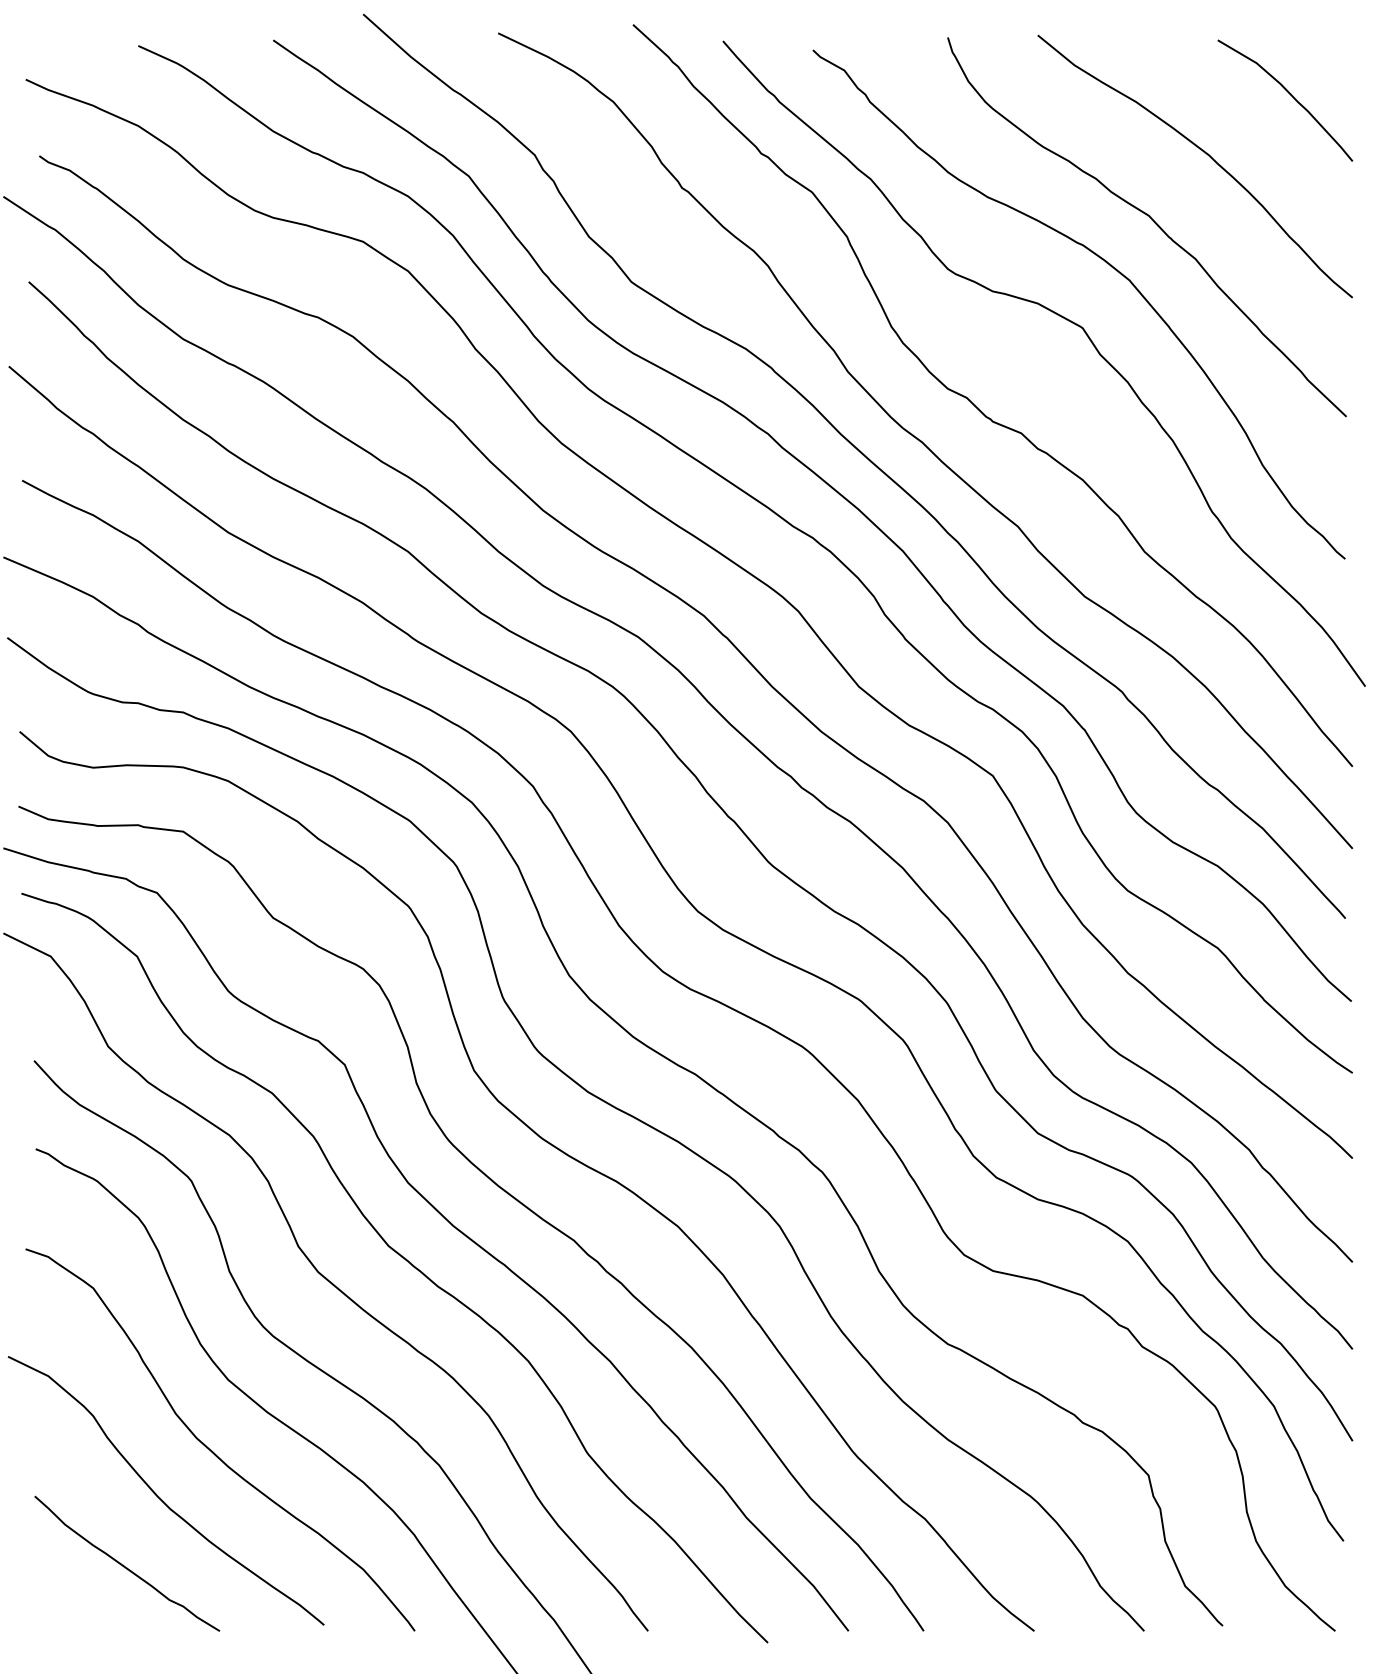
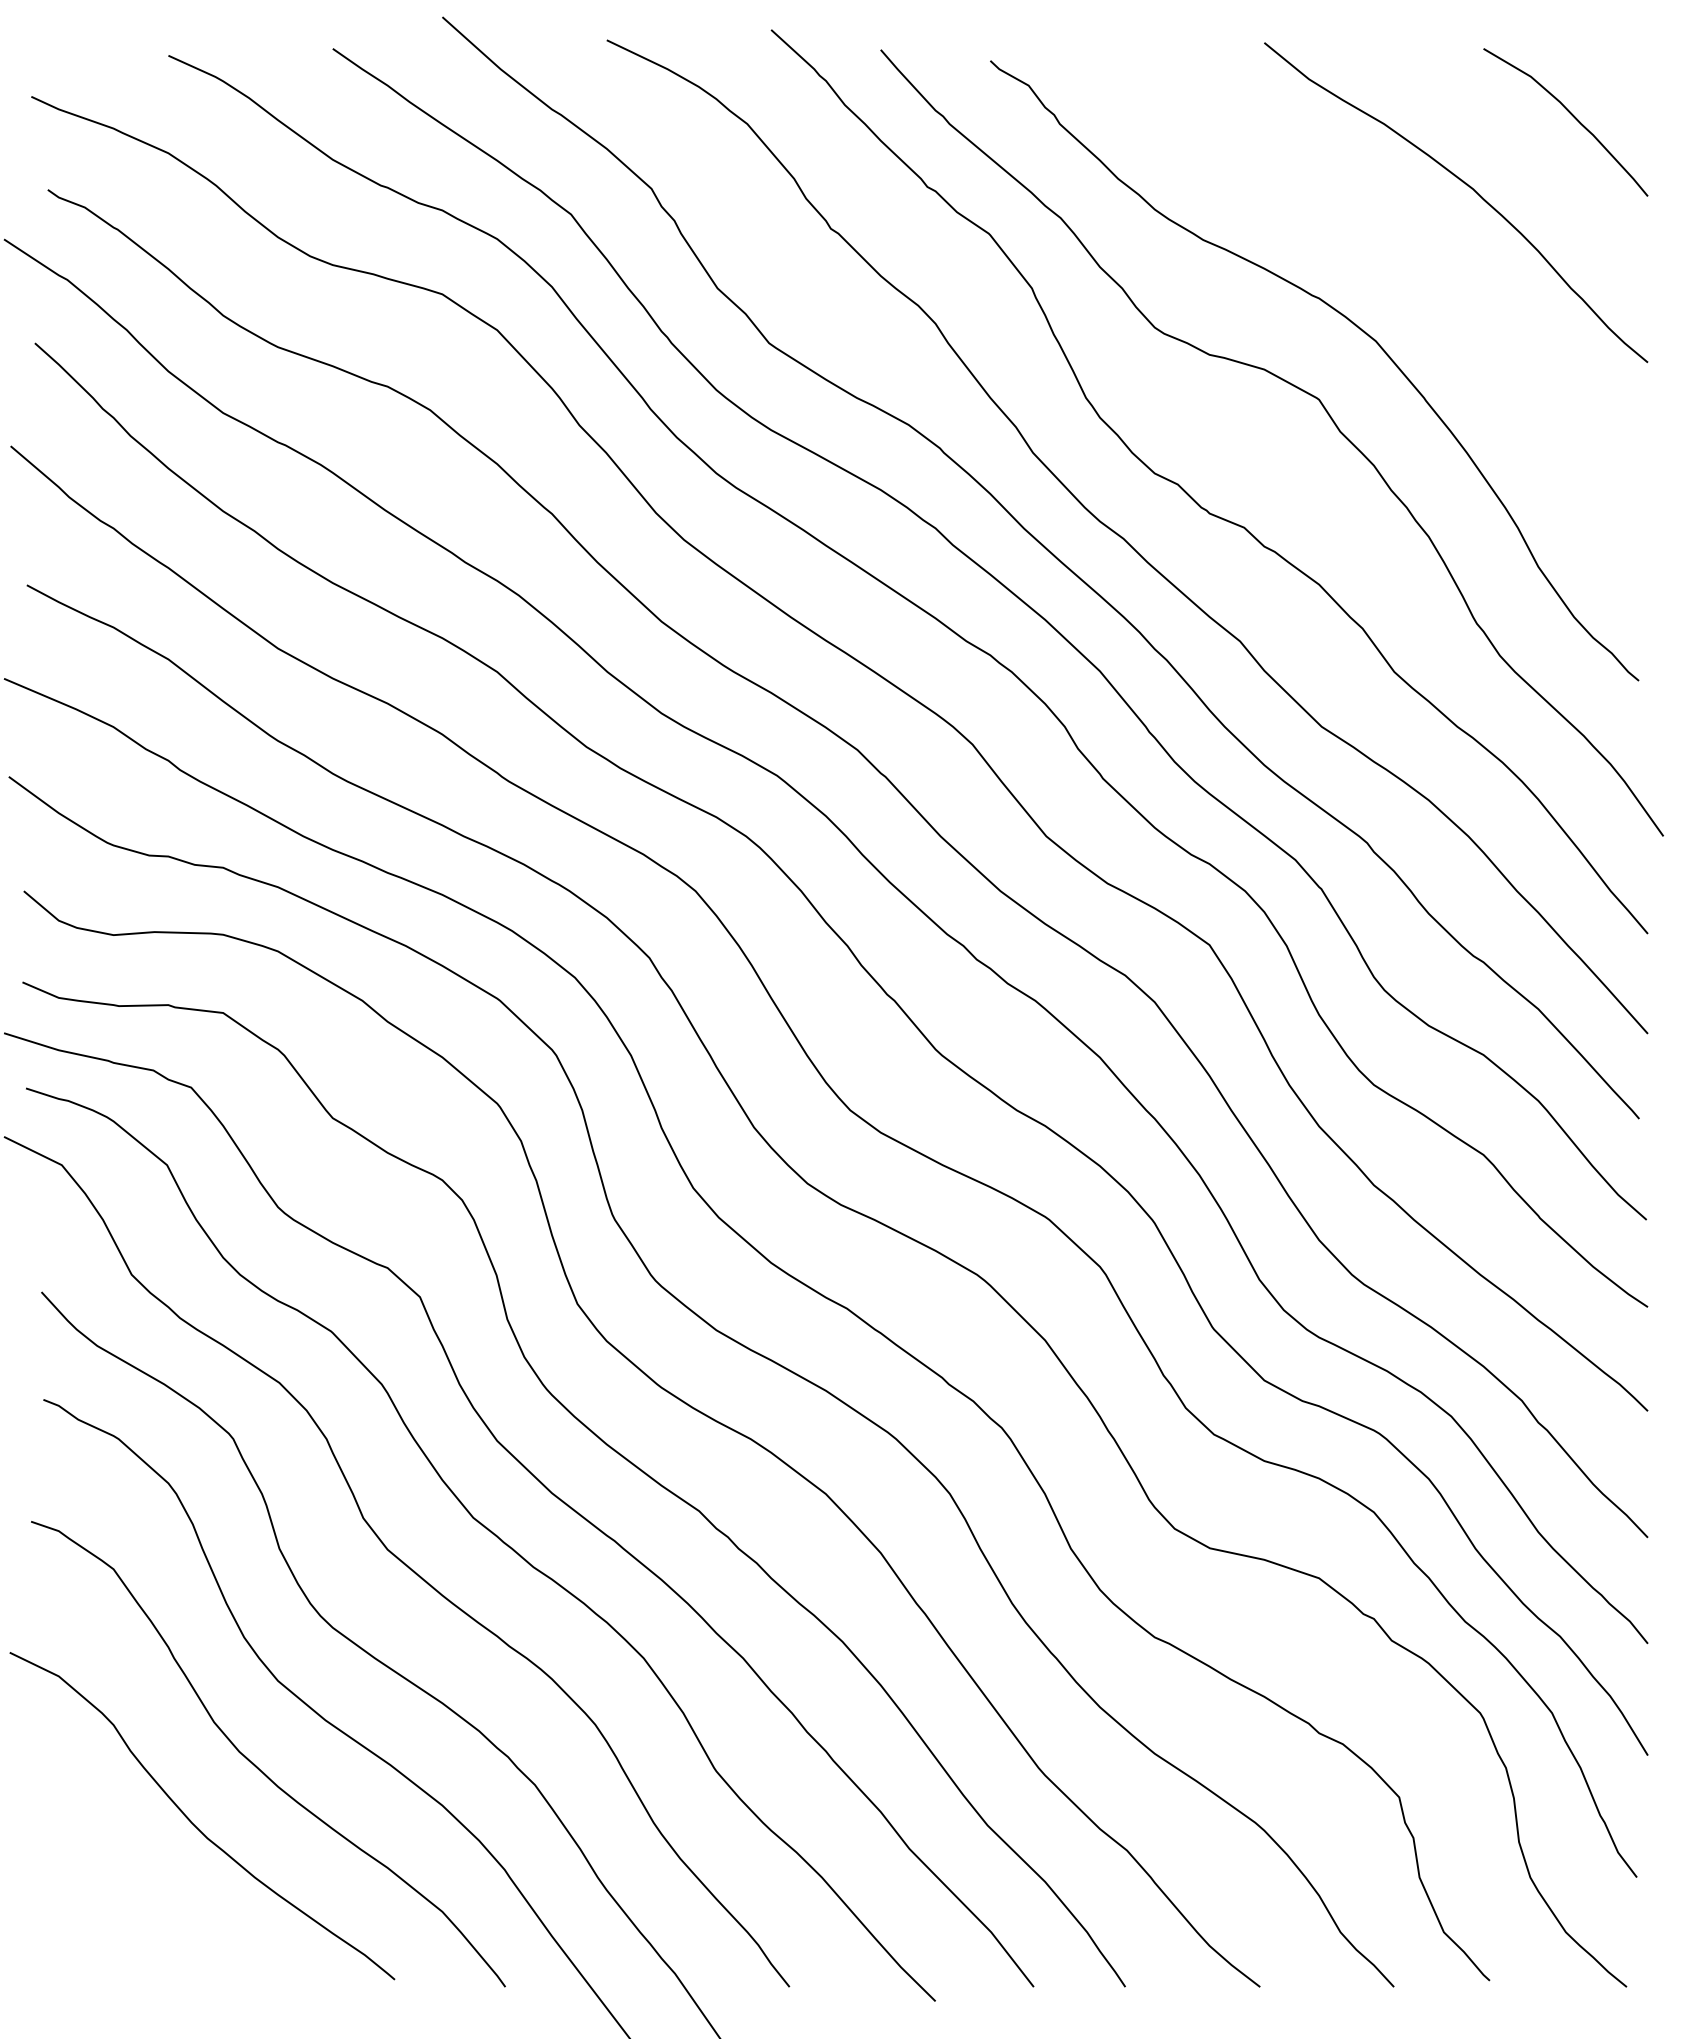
curve: (1152, 221) -> (1404, 269), removed
curve: (126, 1566) -> (153, 1908), removed

